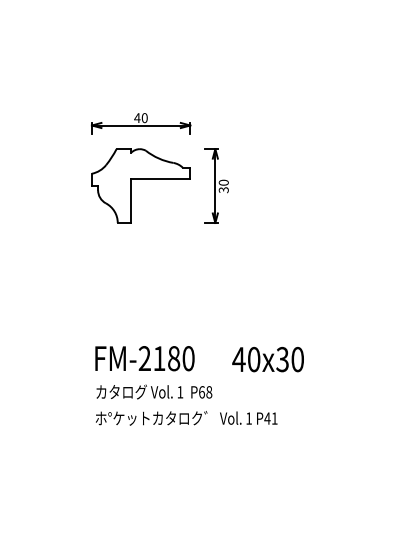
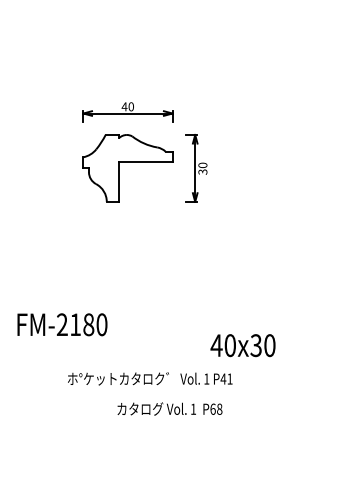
text: (145, 358) -> (62, 324), moved
text: (267, 359) -> (242, 345), moved
text: (153, 391) -> (169, 408), moved
text: (186, 417) -> (150, 378), moved

